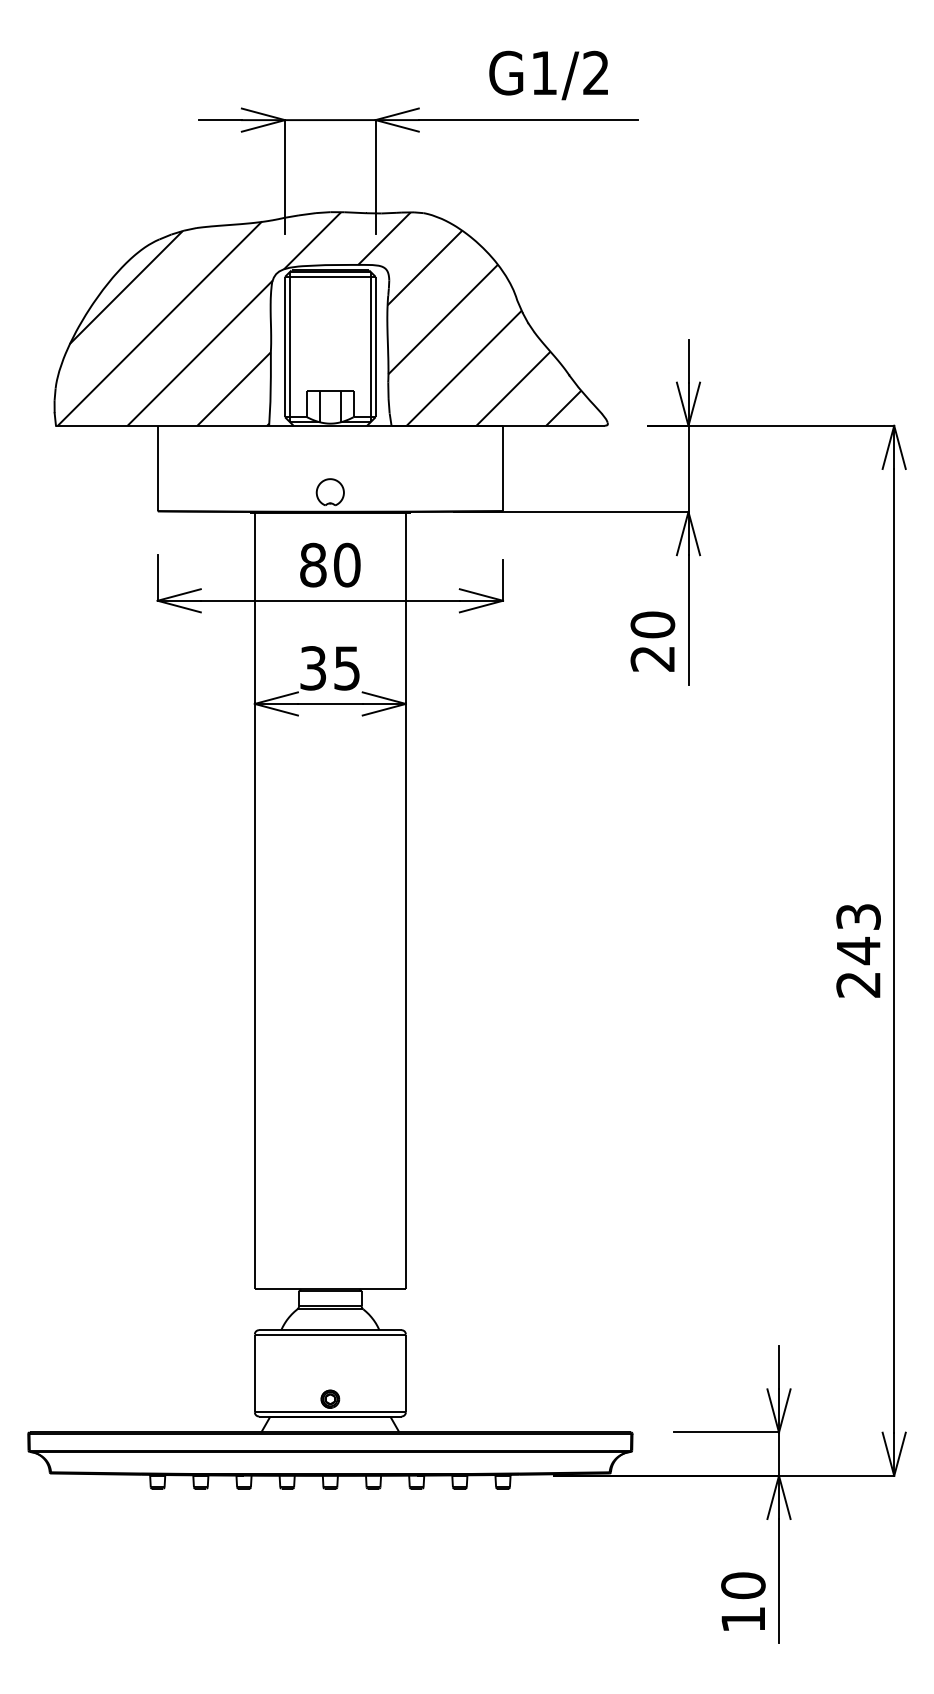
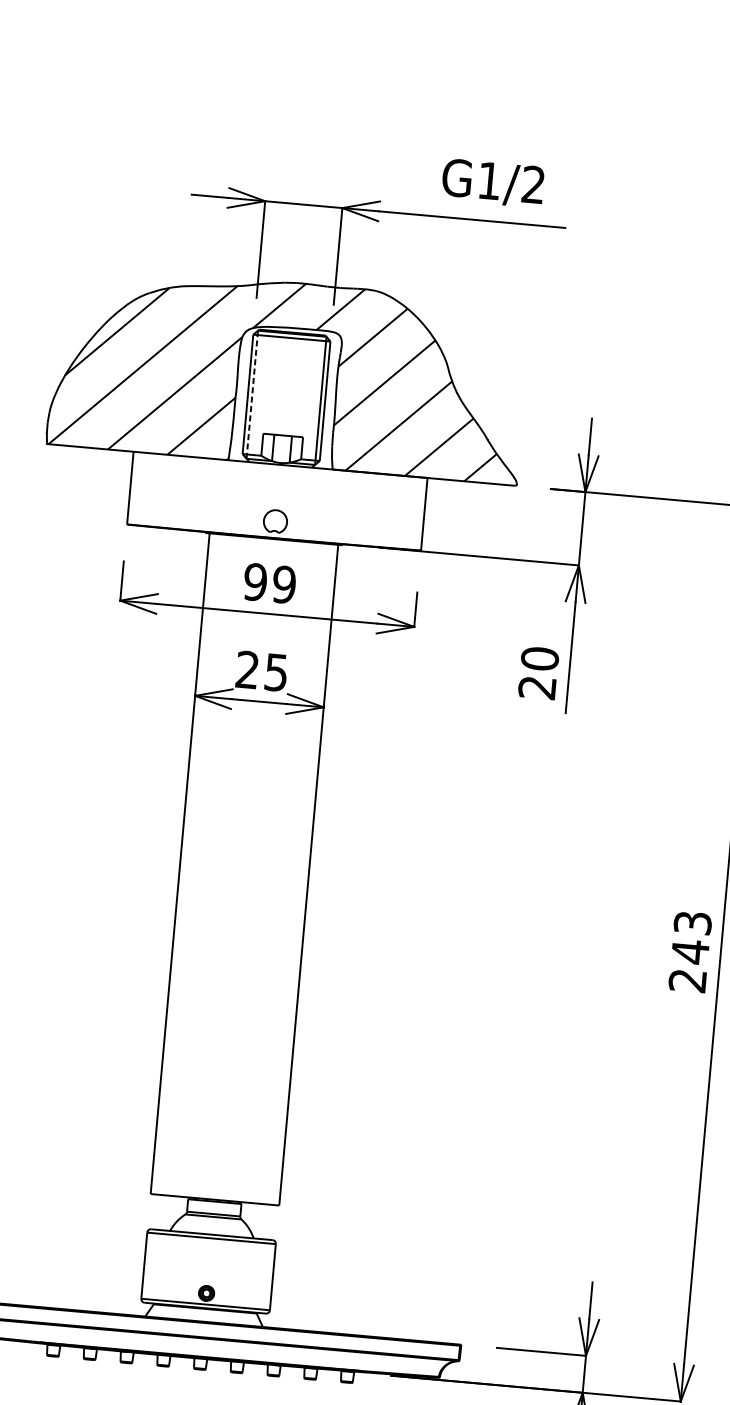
line: (290, 346) -> (252, 394), solid -> dashed
text: (329, 565) -> (269, 583), 80 -> 99
text: (313, 668) -> (247, 670), 35 -> 25

